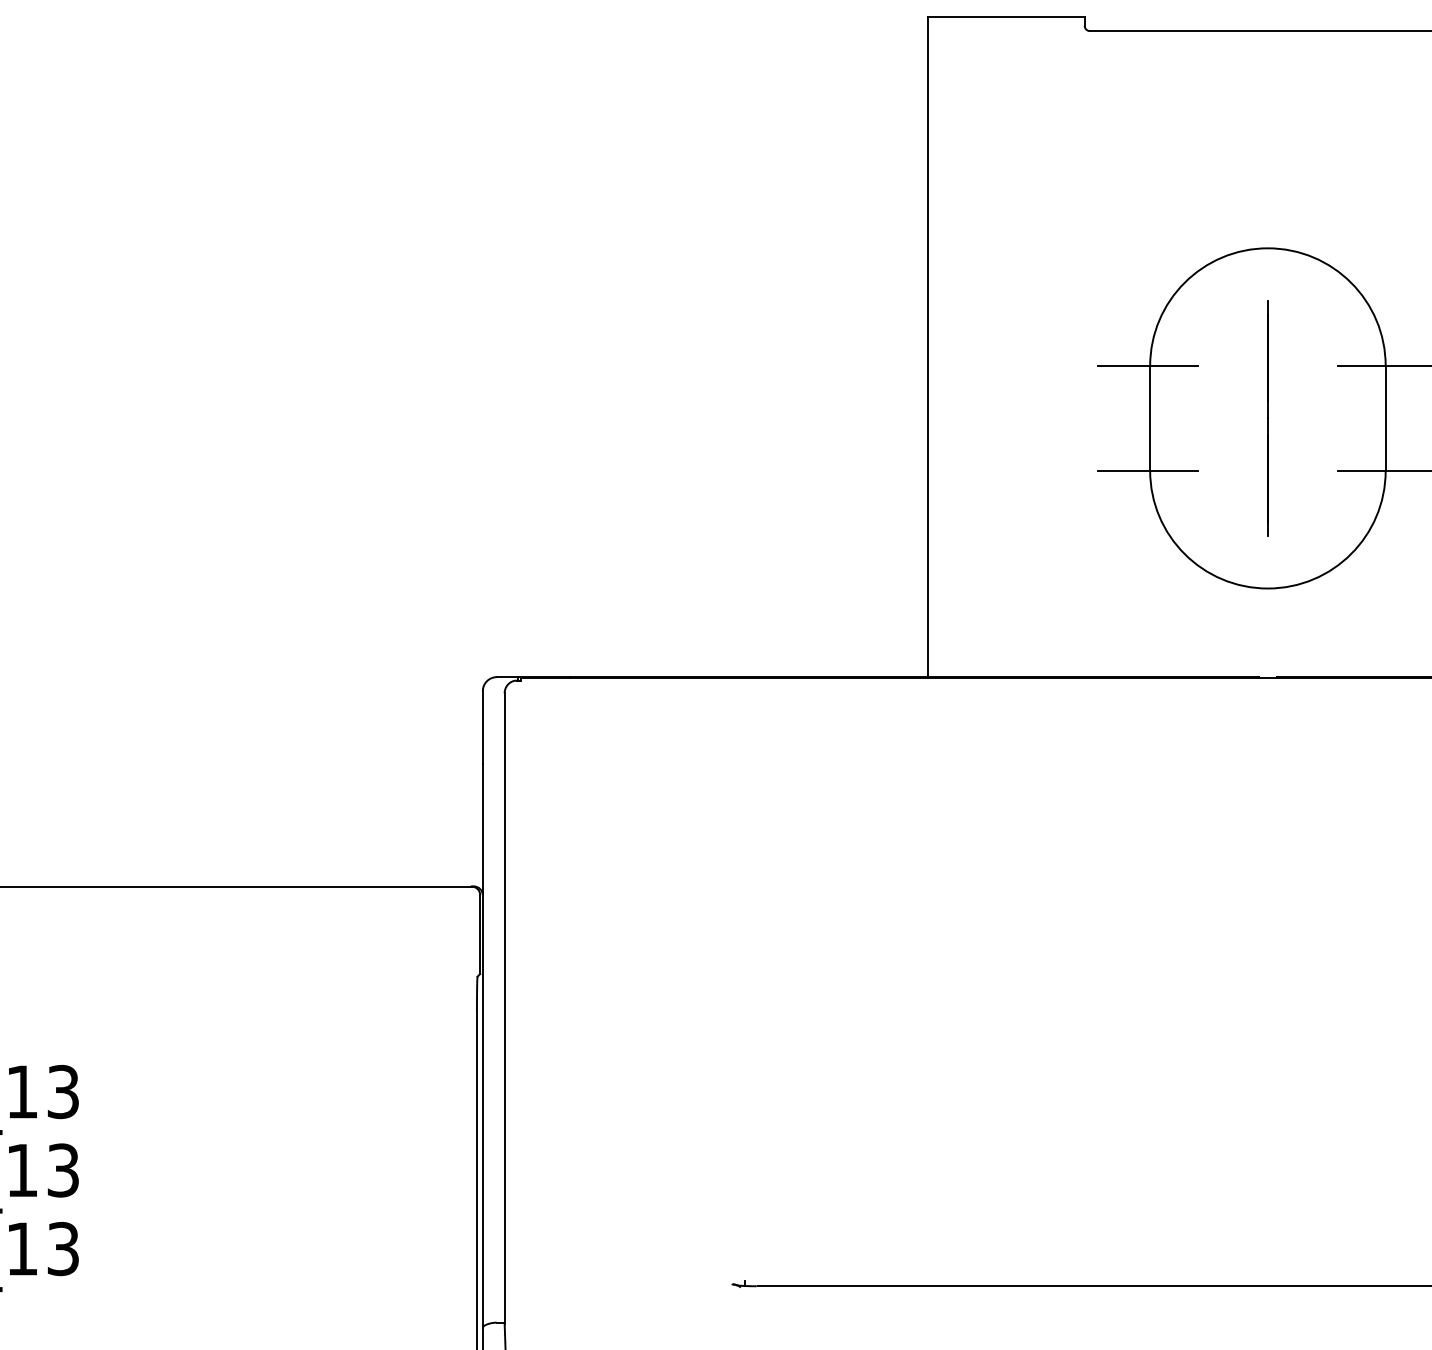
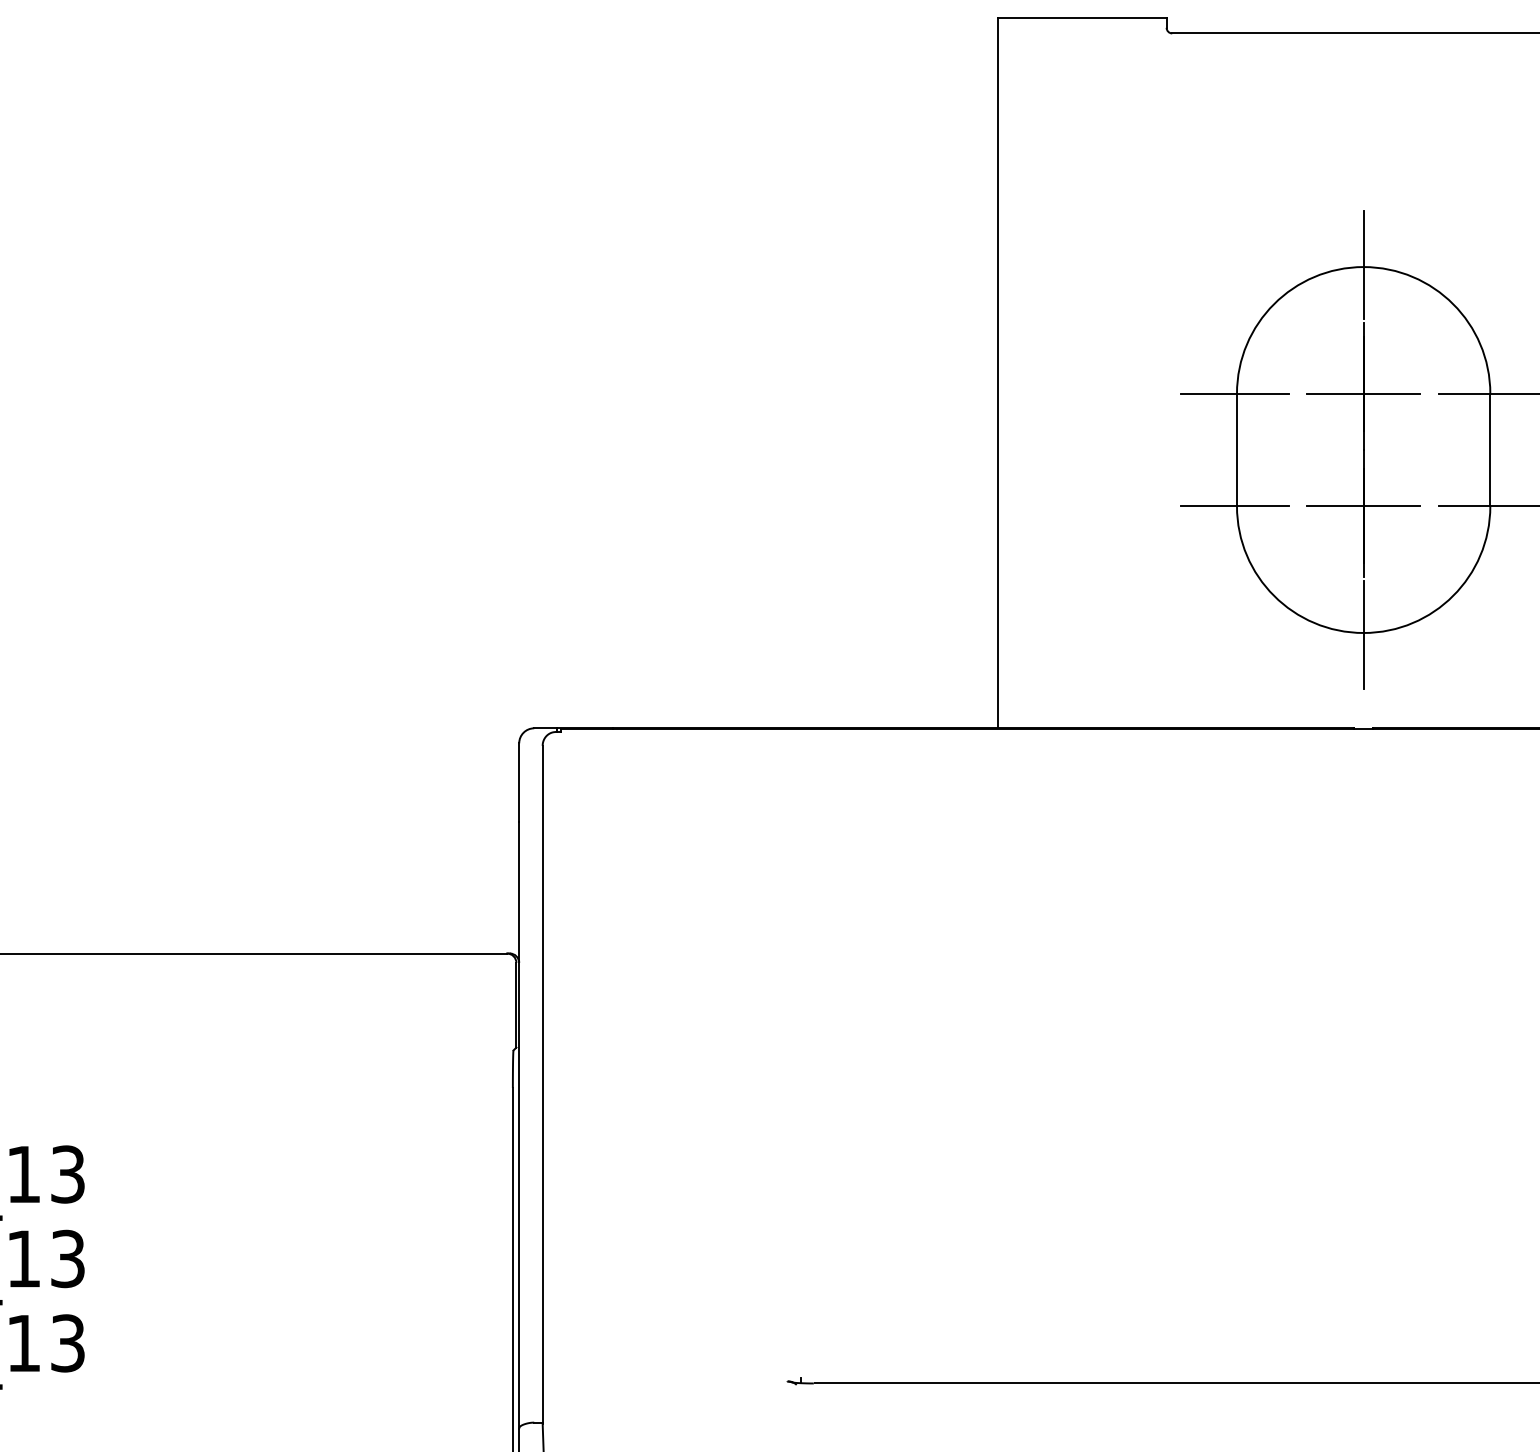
line: (1267, 245) -> (1363, 264), added
line: (1267, 365) -> (1363, 393), added
line: (1267, 470) -> (1363, 506), added
line: (1267, 590) -> (1363, 635), added

